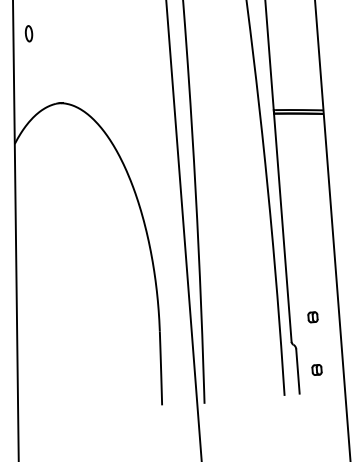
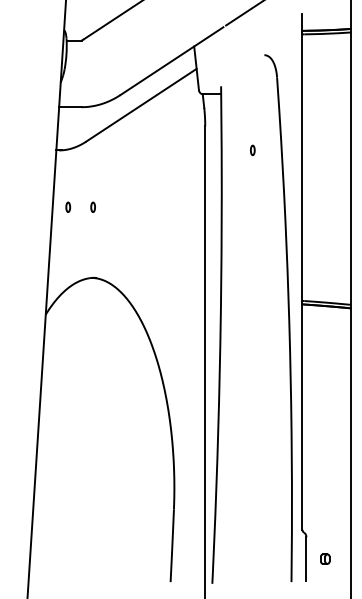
part: (53, 30) -> (92, 206), added
part: (29, 32) -> (68, 206), size x0.62
part: (313, 316) -> (325, 506), removed

